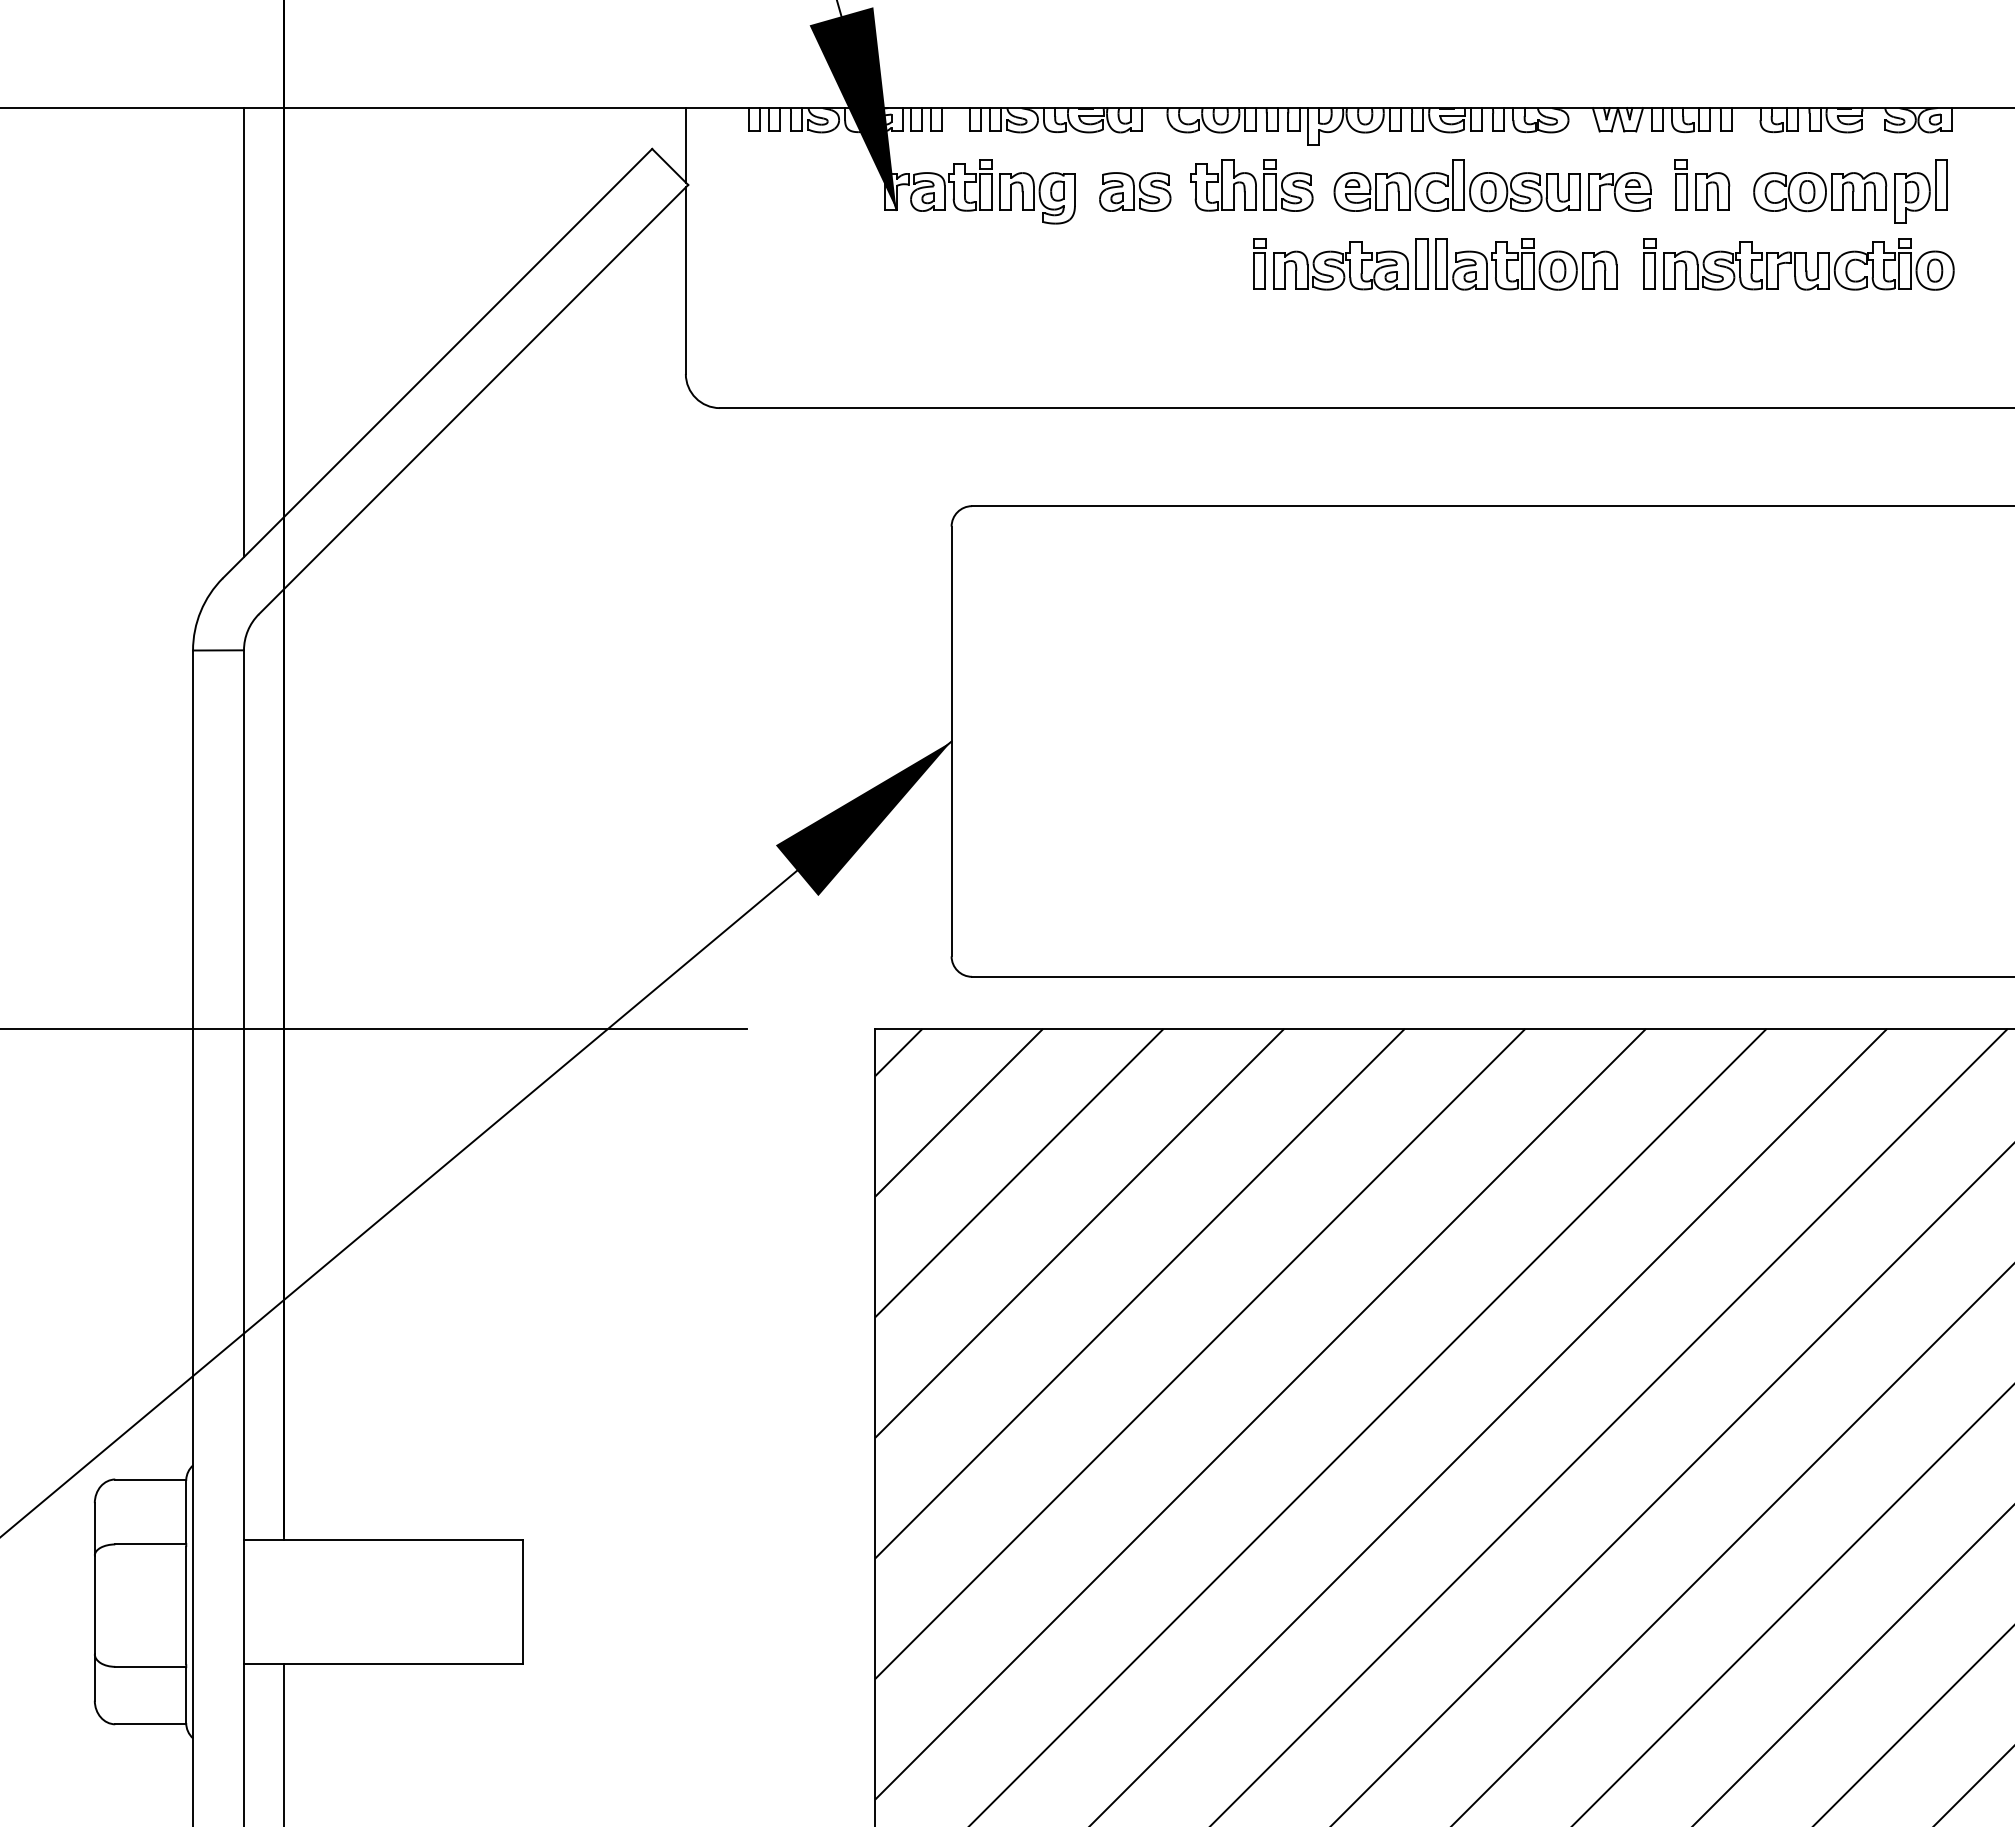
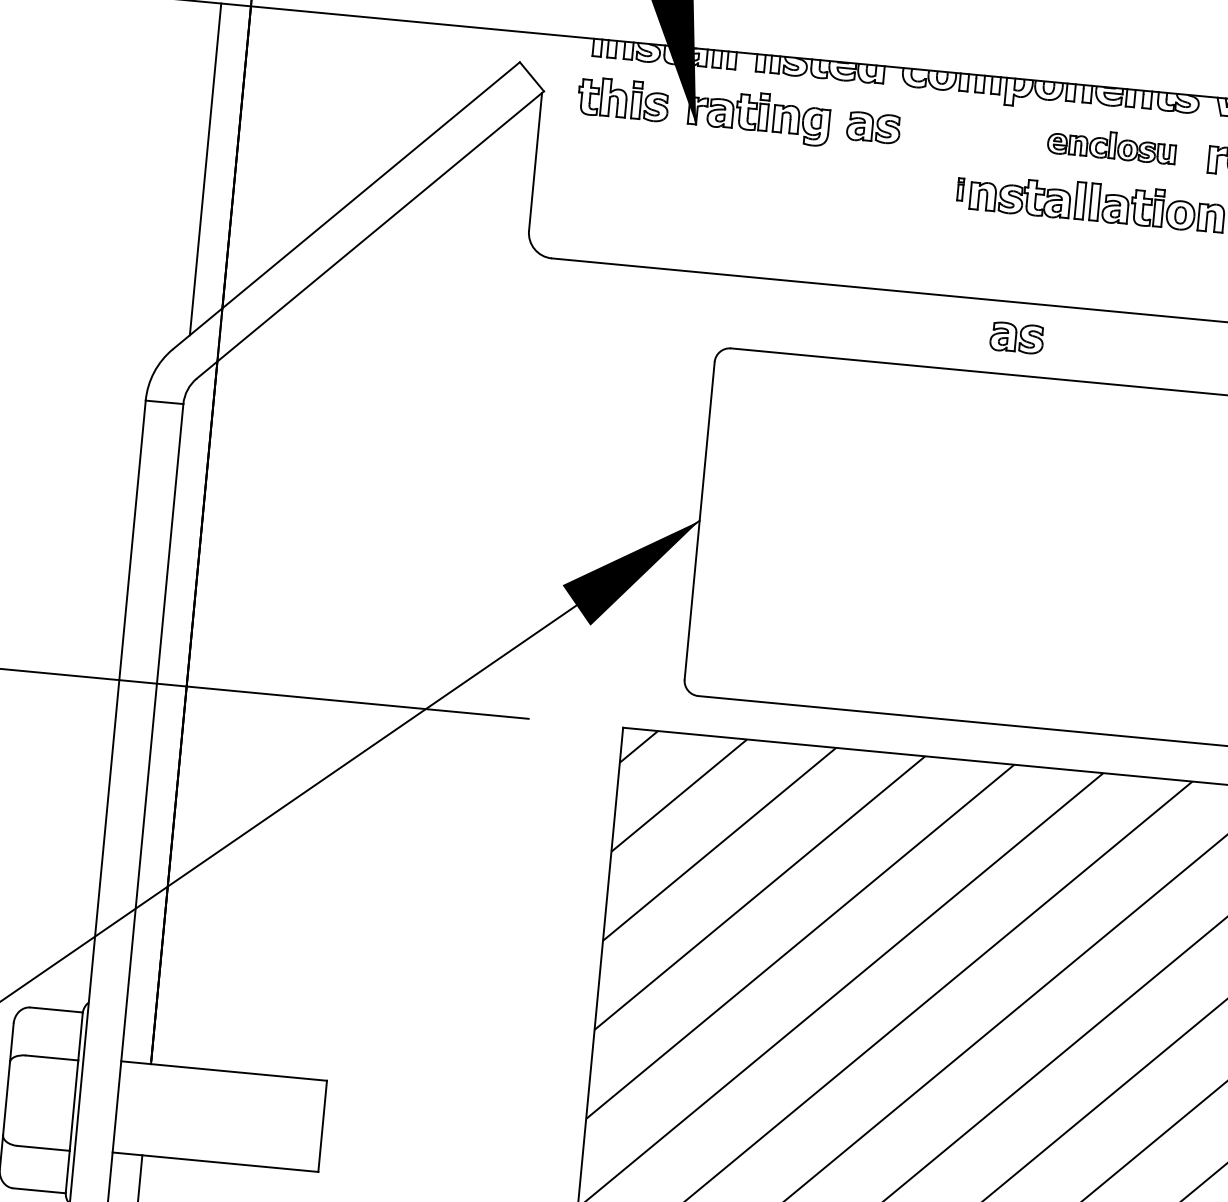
line: (685, 145) -> (544, 62), removed
part: (1251, 185) -> (623, 99), moved
part: (1456, 185) -> (1111, 145), size x0.7
part: (1259, 263) -> (960, 189), size x0.6
part: (1354, 455) -> (1017, 337), added

